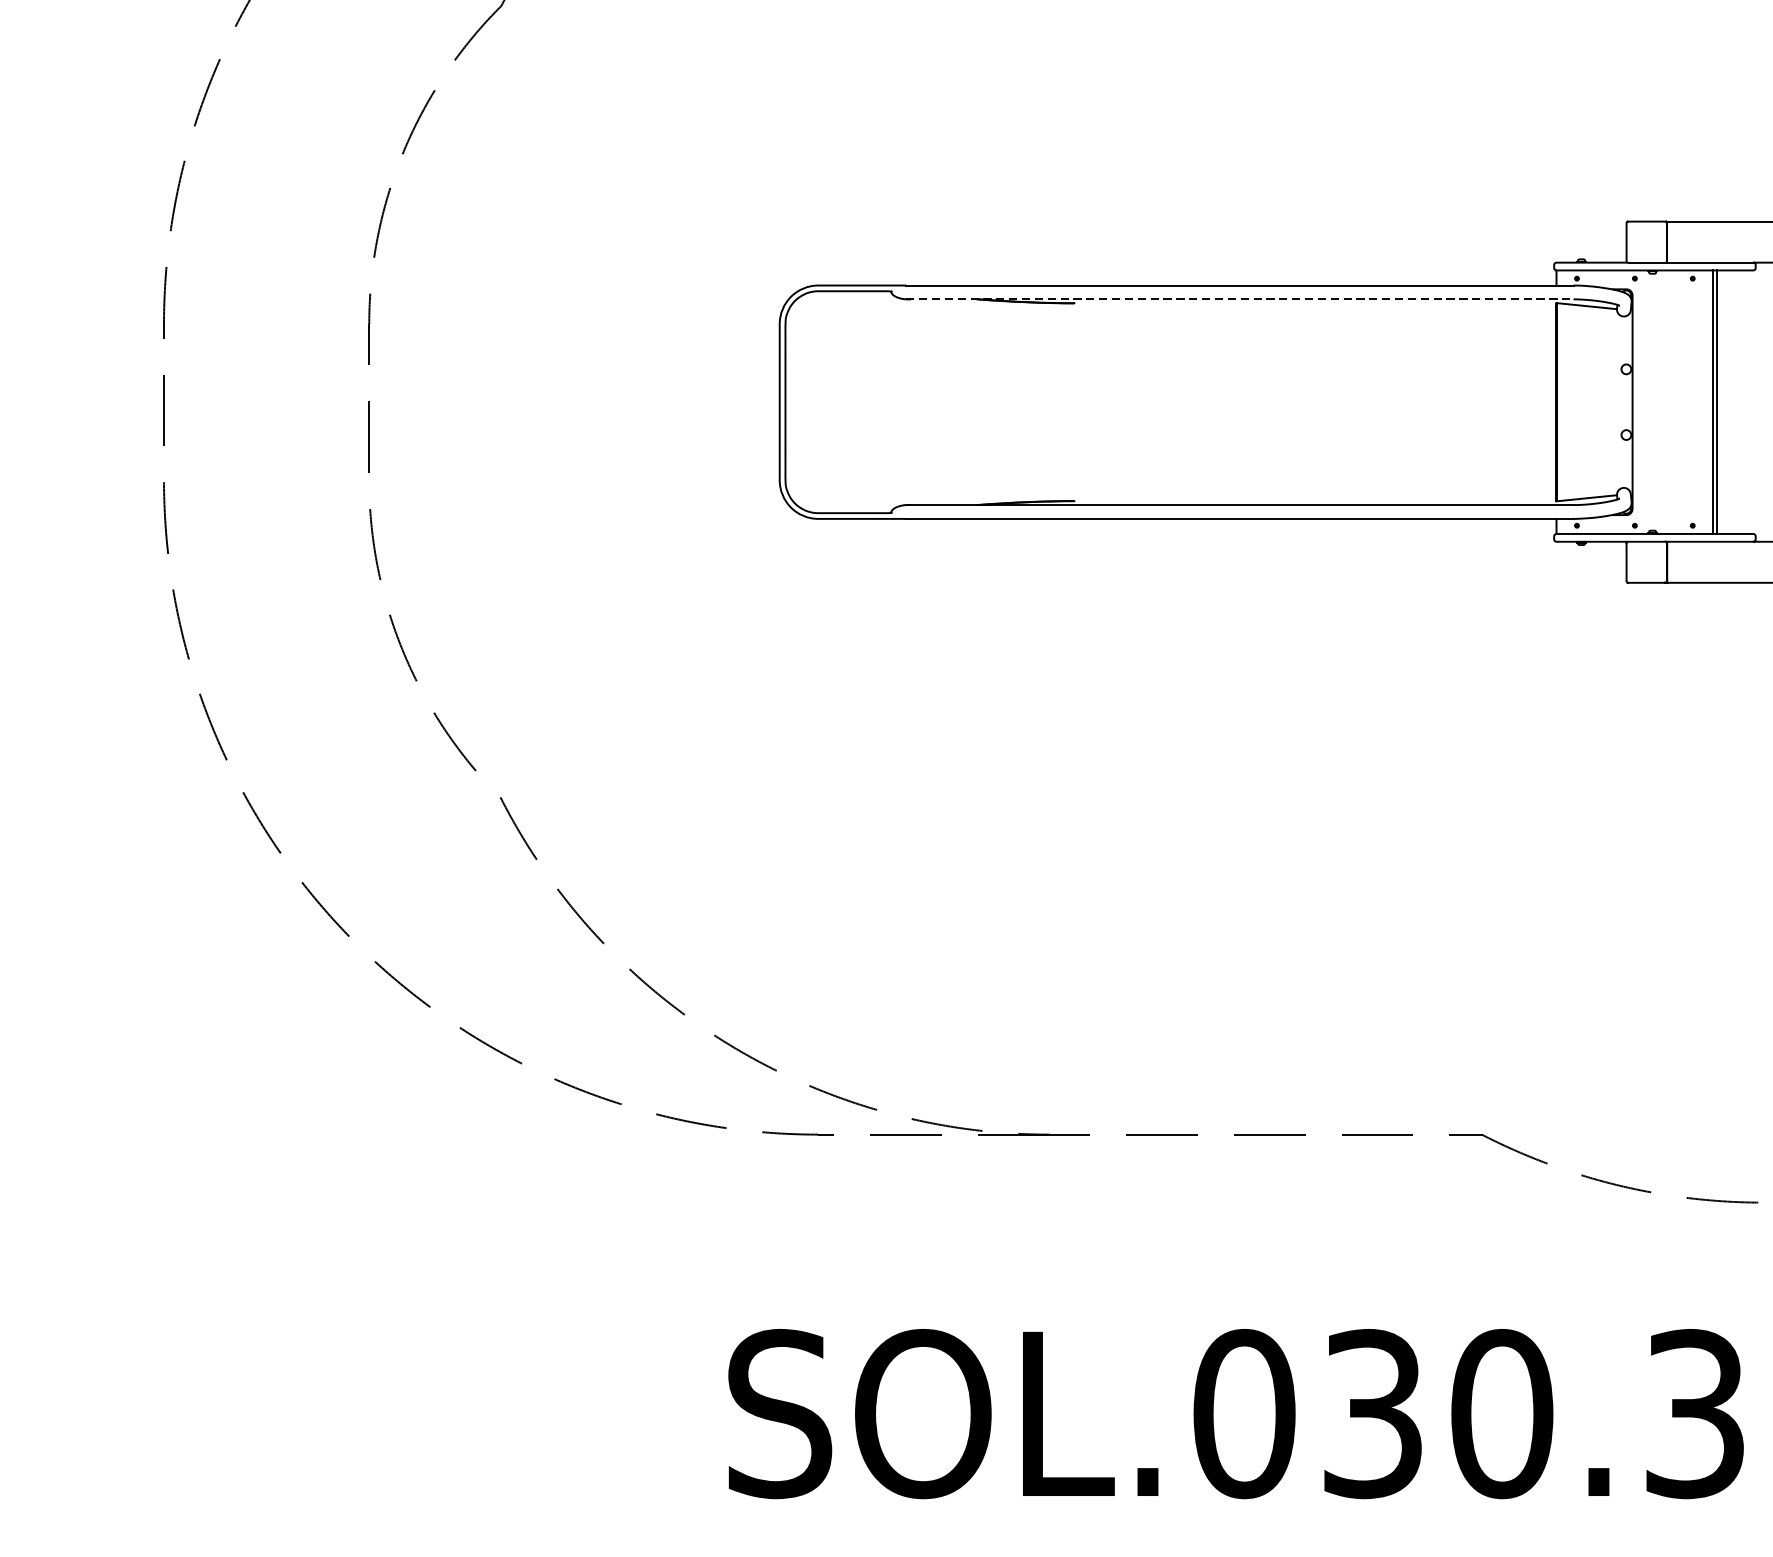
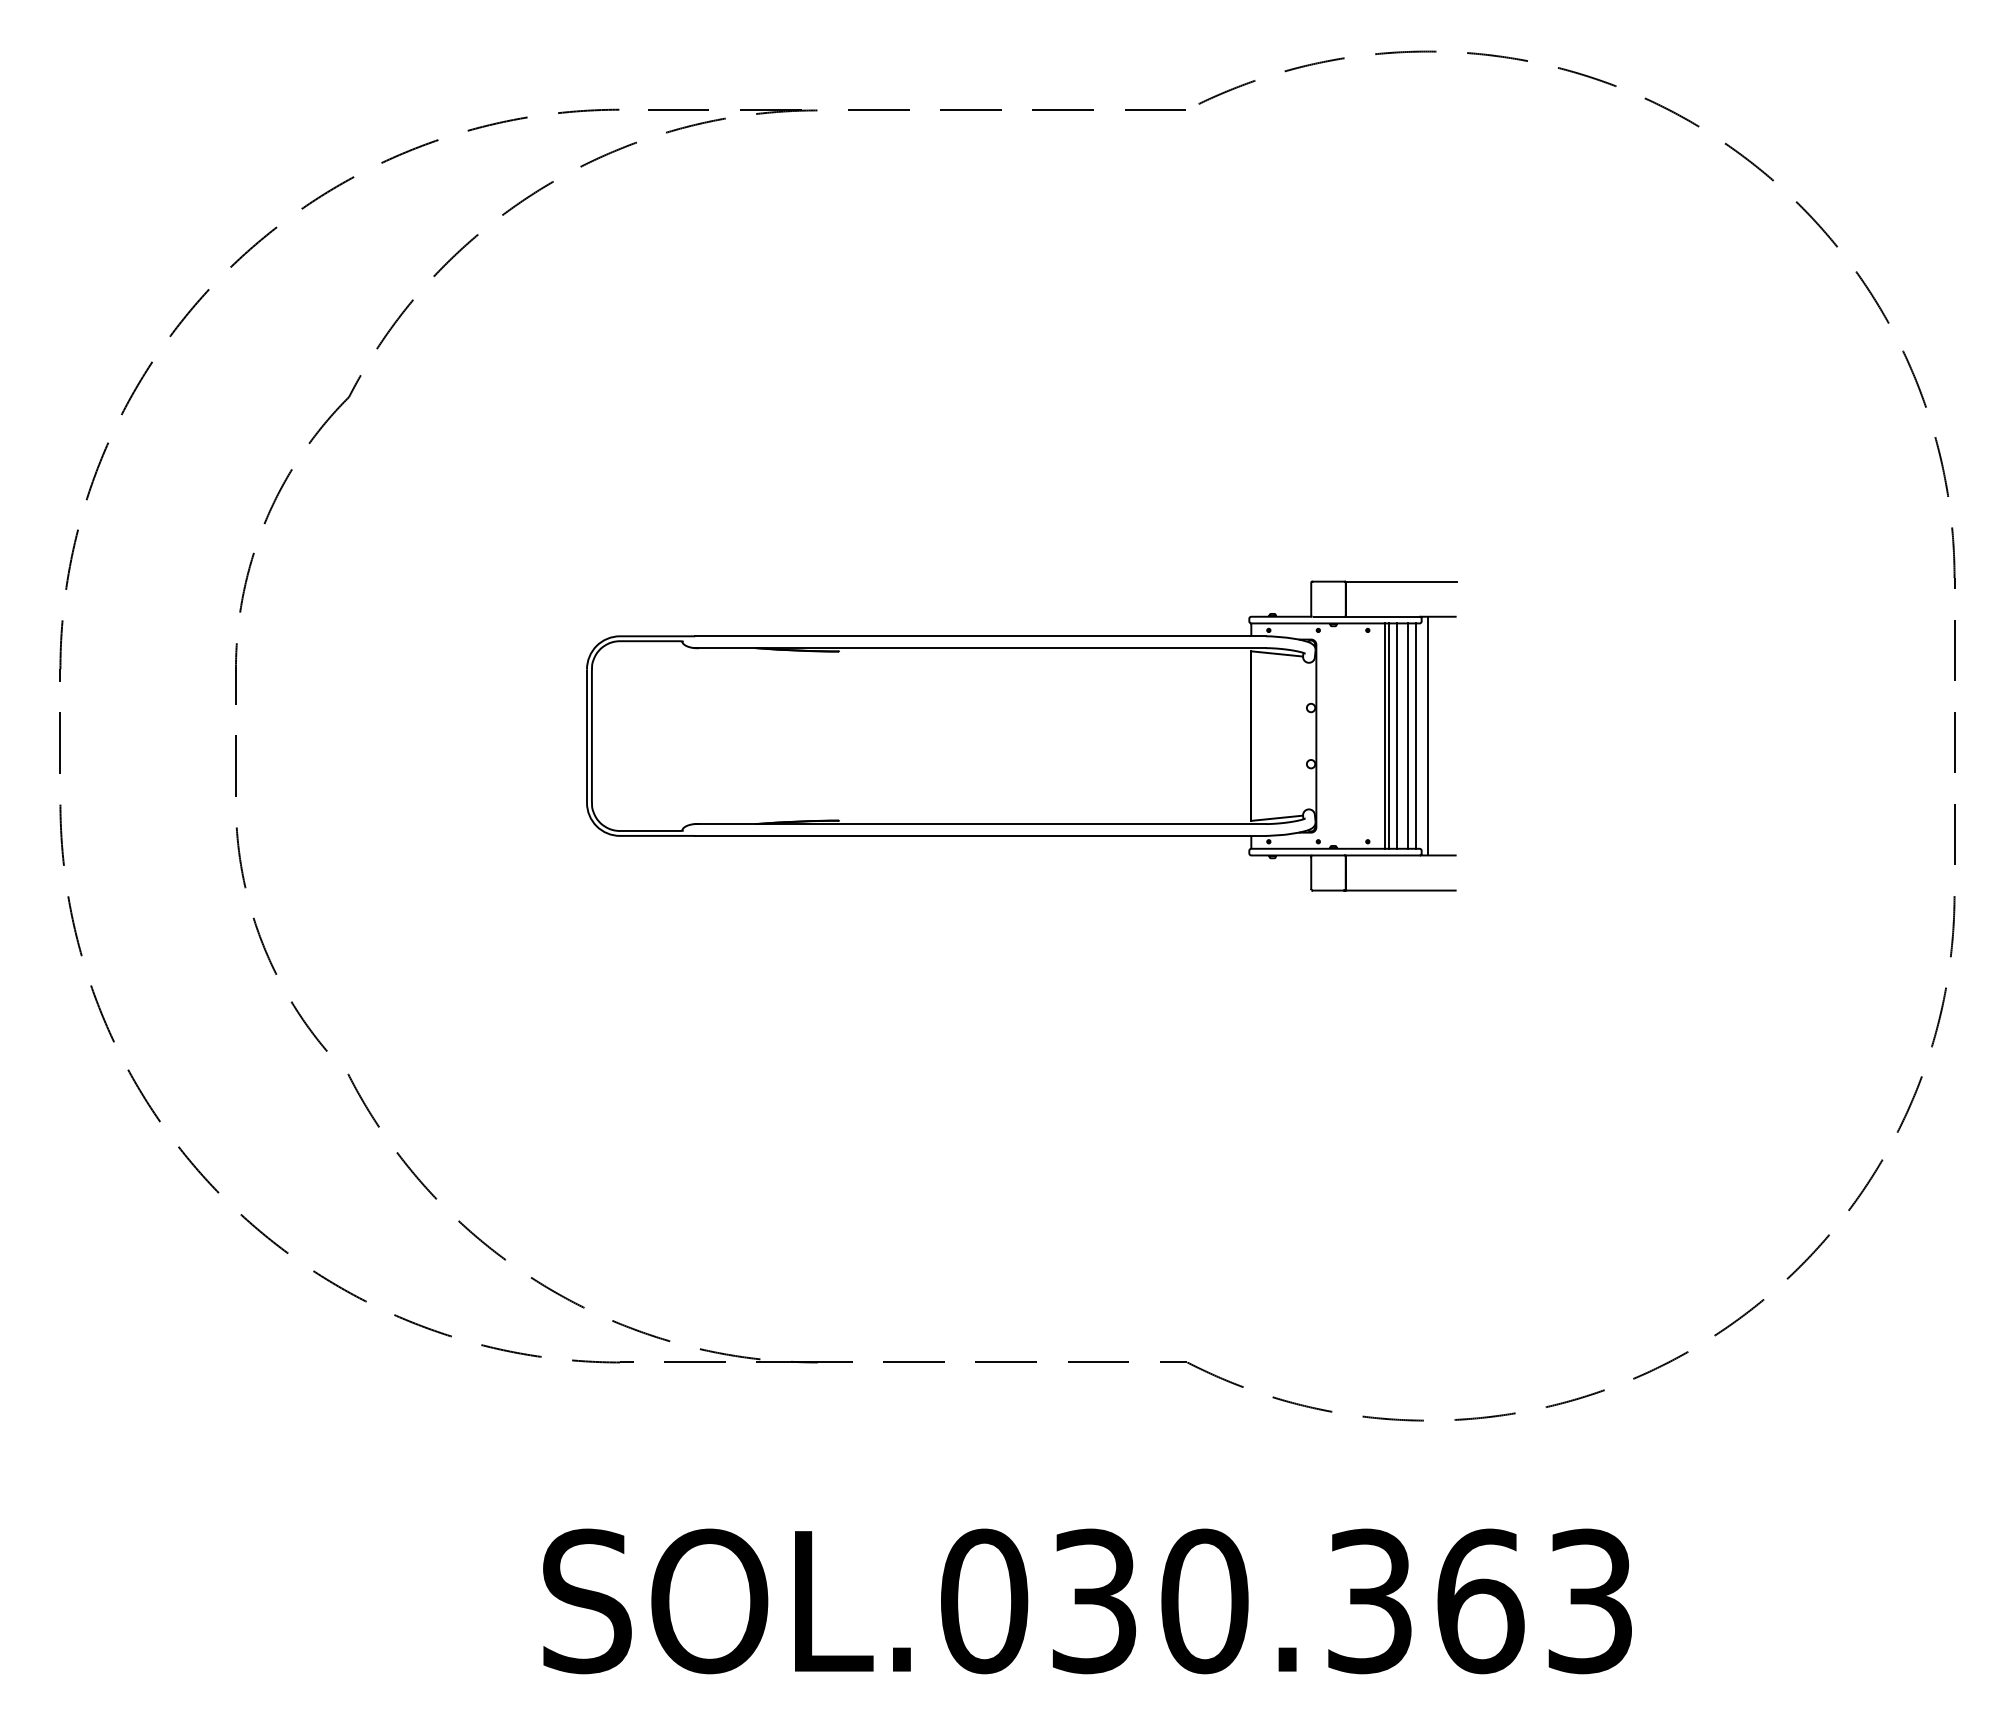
line: (1241, 299) -> (981, 648), dashed -> solid
line: (1726, 401) -> (1396, 735), added
line: (1740, 401) -> (1408, 735), added
line: (1749, 401) -> (1416, 735), added
line: (1762, 401) -> (1427, 735), added

